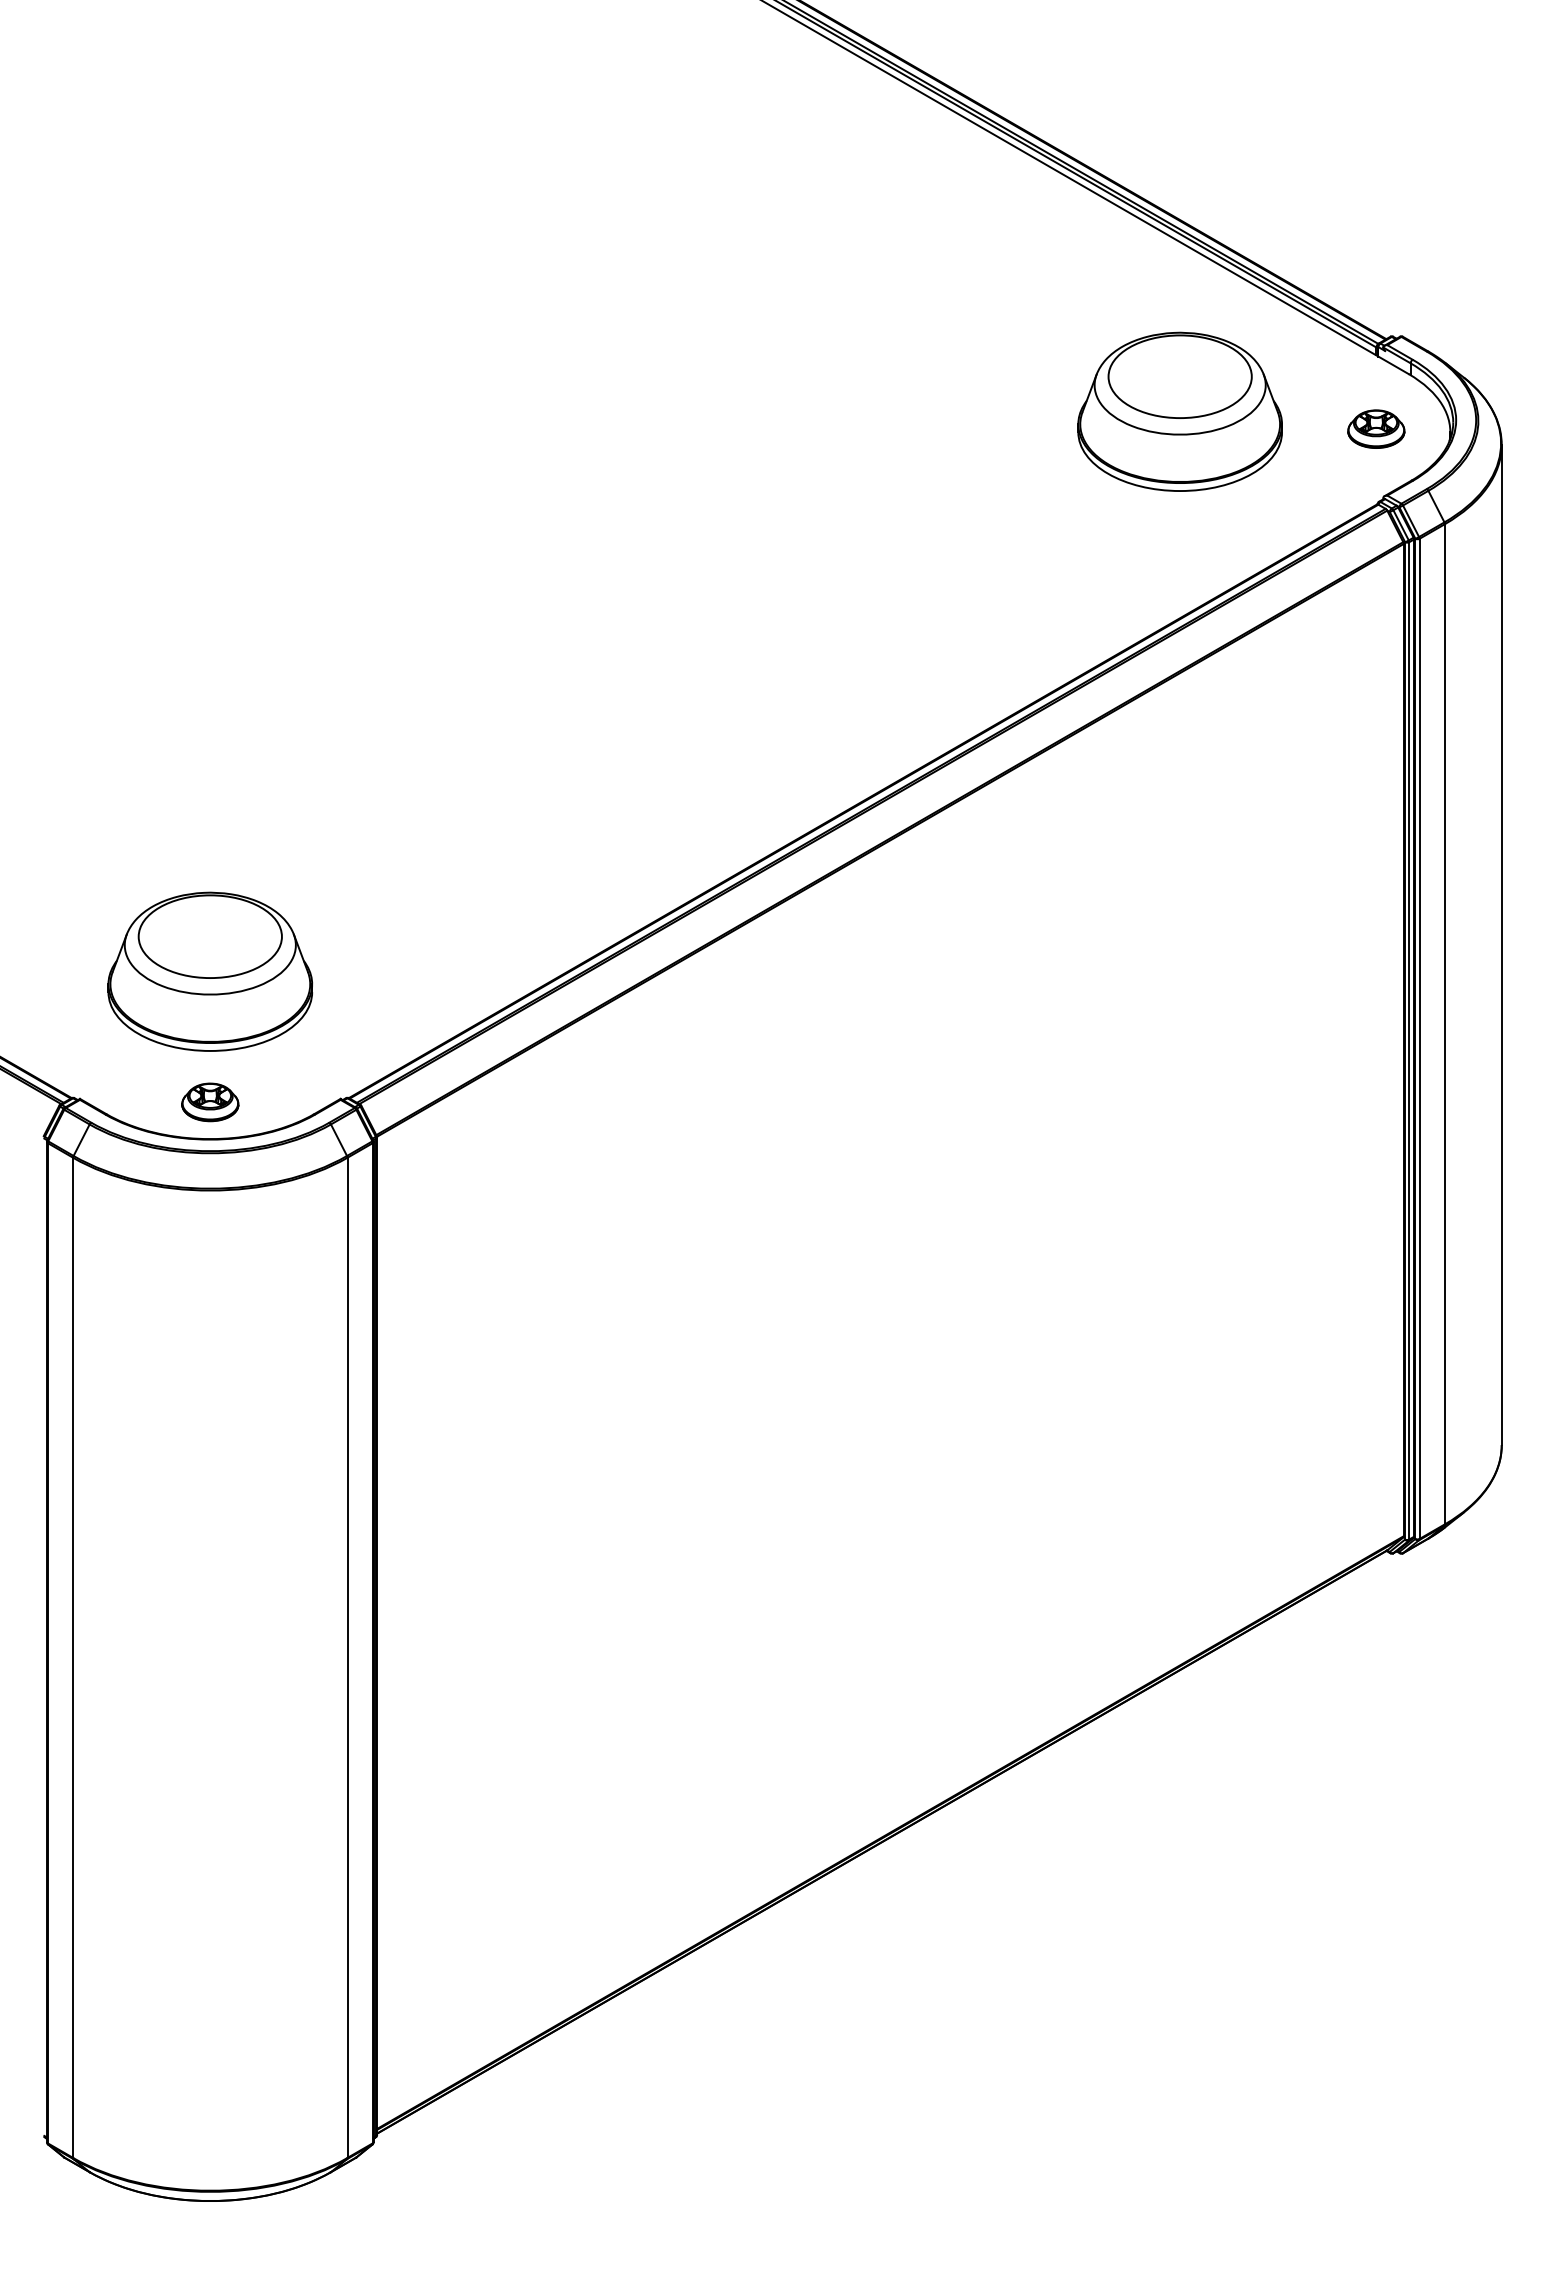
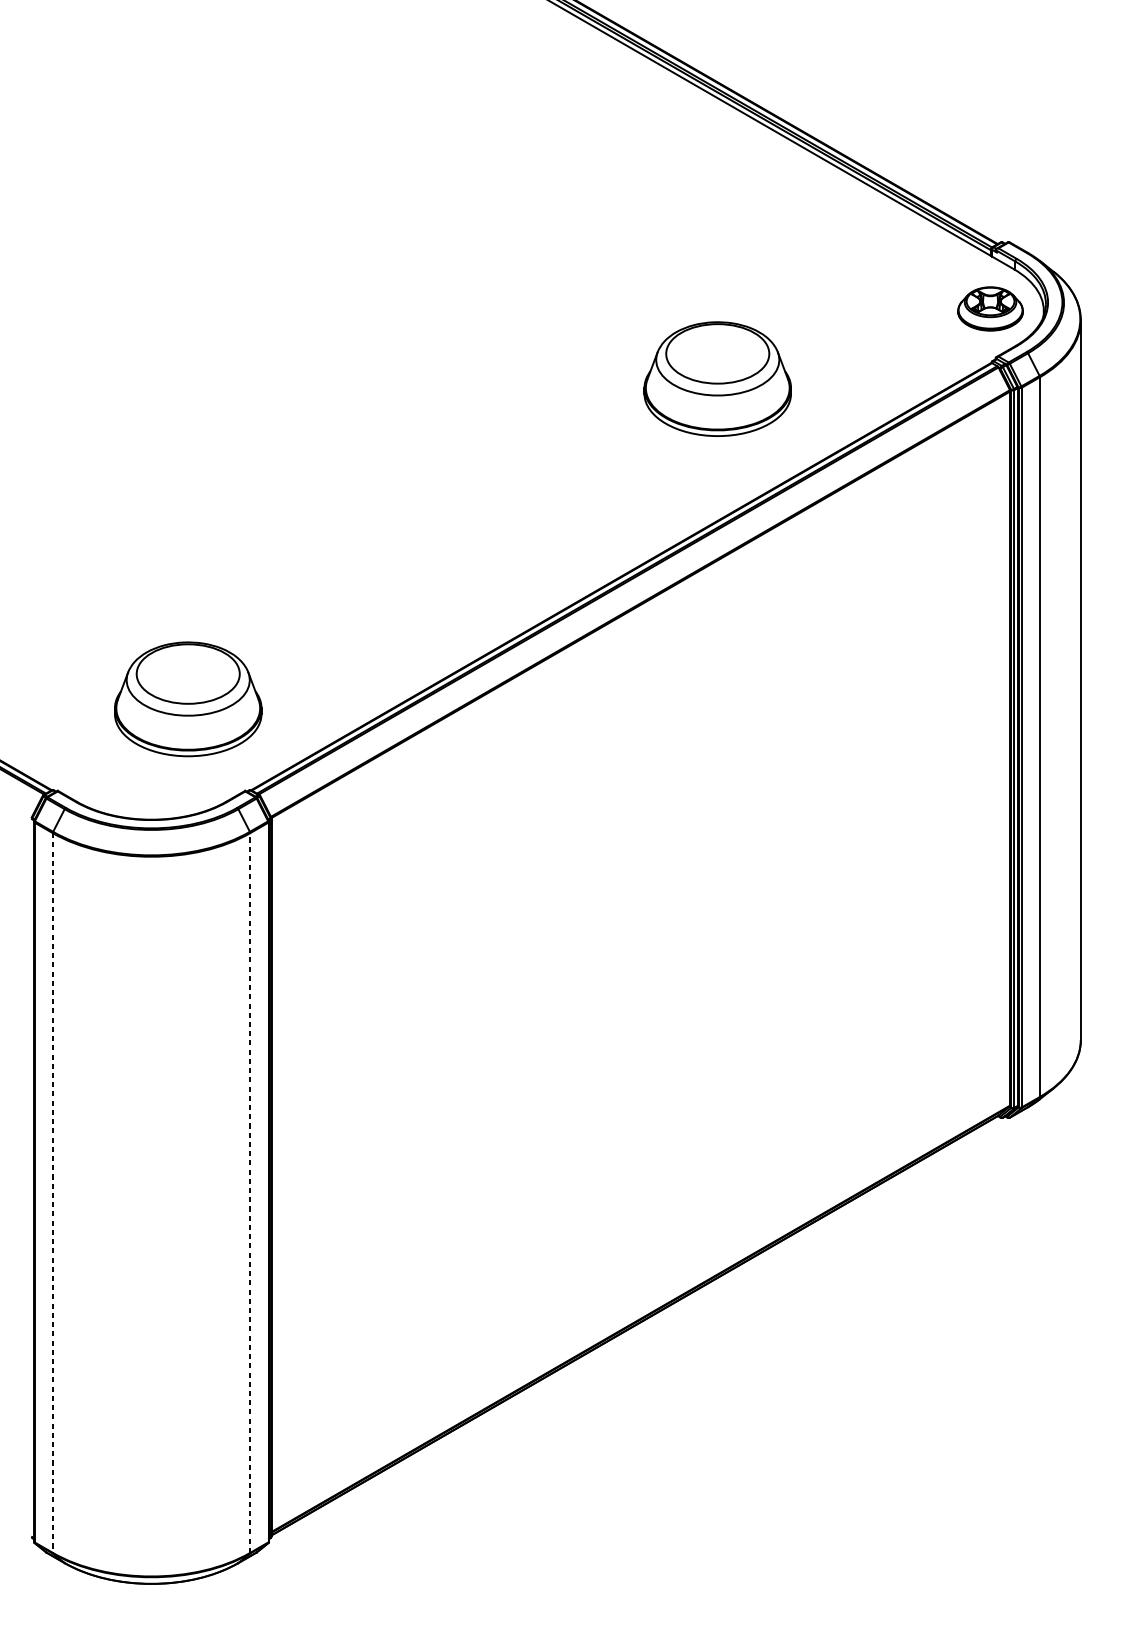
part: (1179, 411) -> (717, 378), moved
part: (1376, 428) -> (990, 308), size x1.6
part: (210, 971) -> (188, 699), moved
part: (210, 1102) -> (151, 793), removed
line: (347, 1657) -> (250, 1192), solid -> dashed
line: (73, 1658) -> (53, 1193), solid -> dashed

